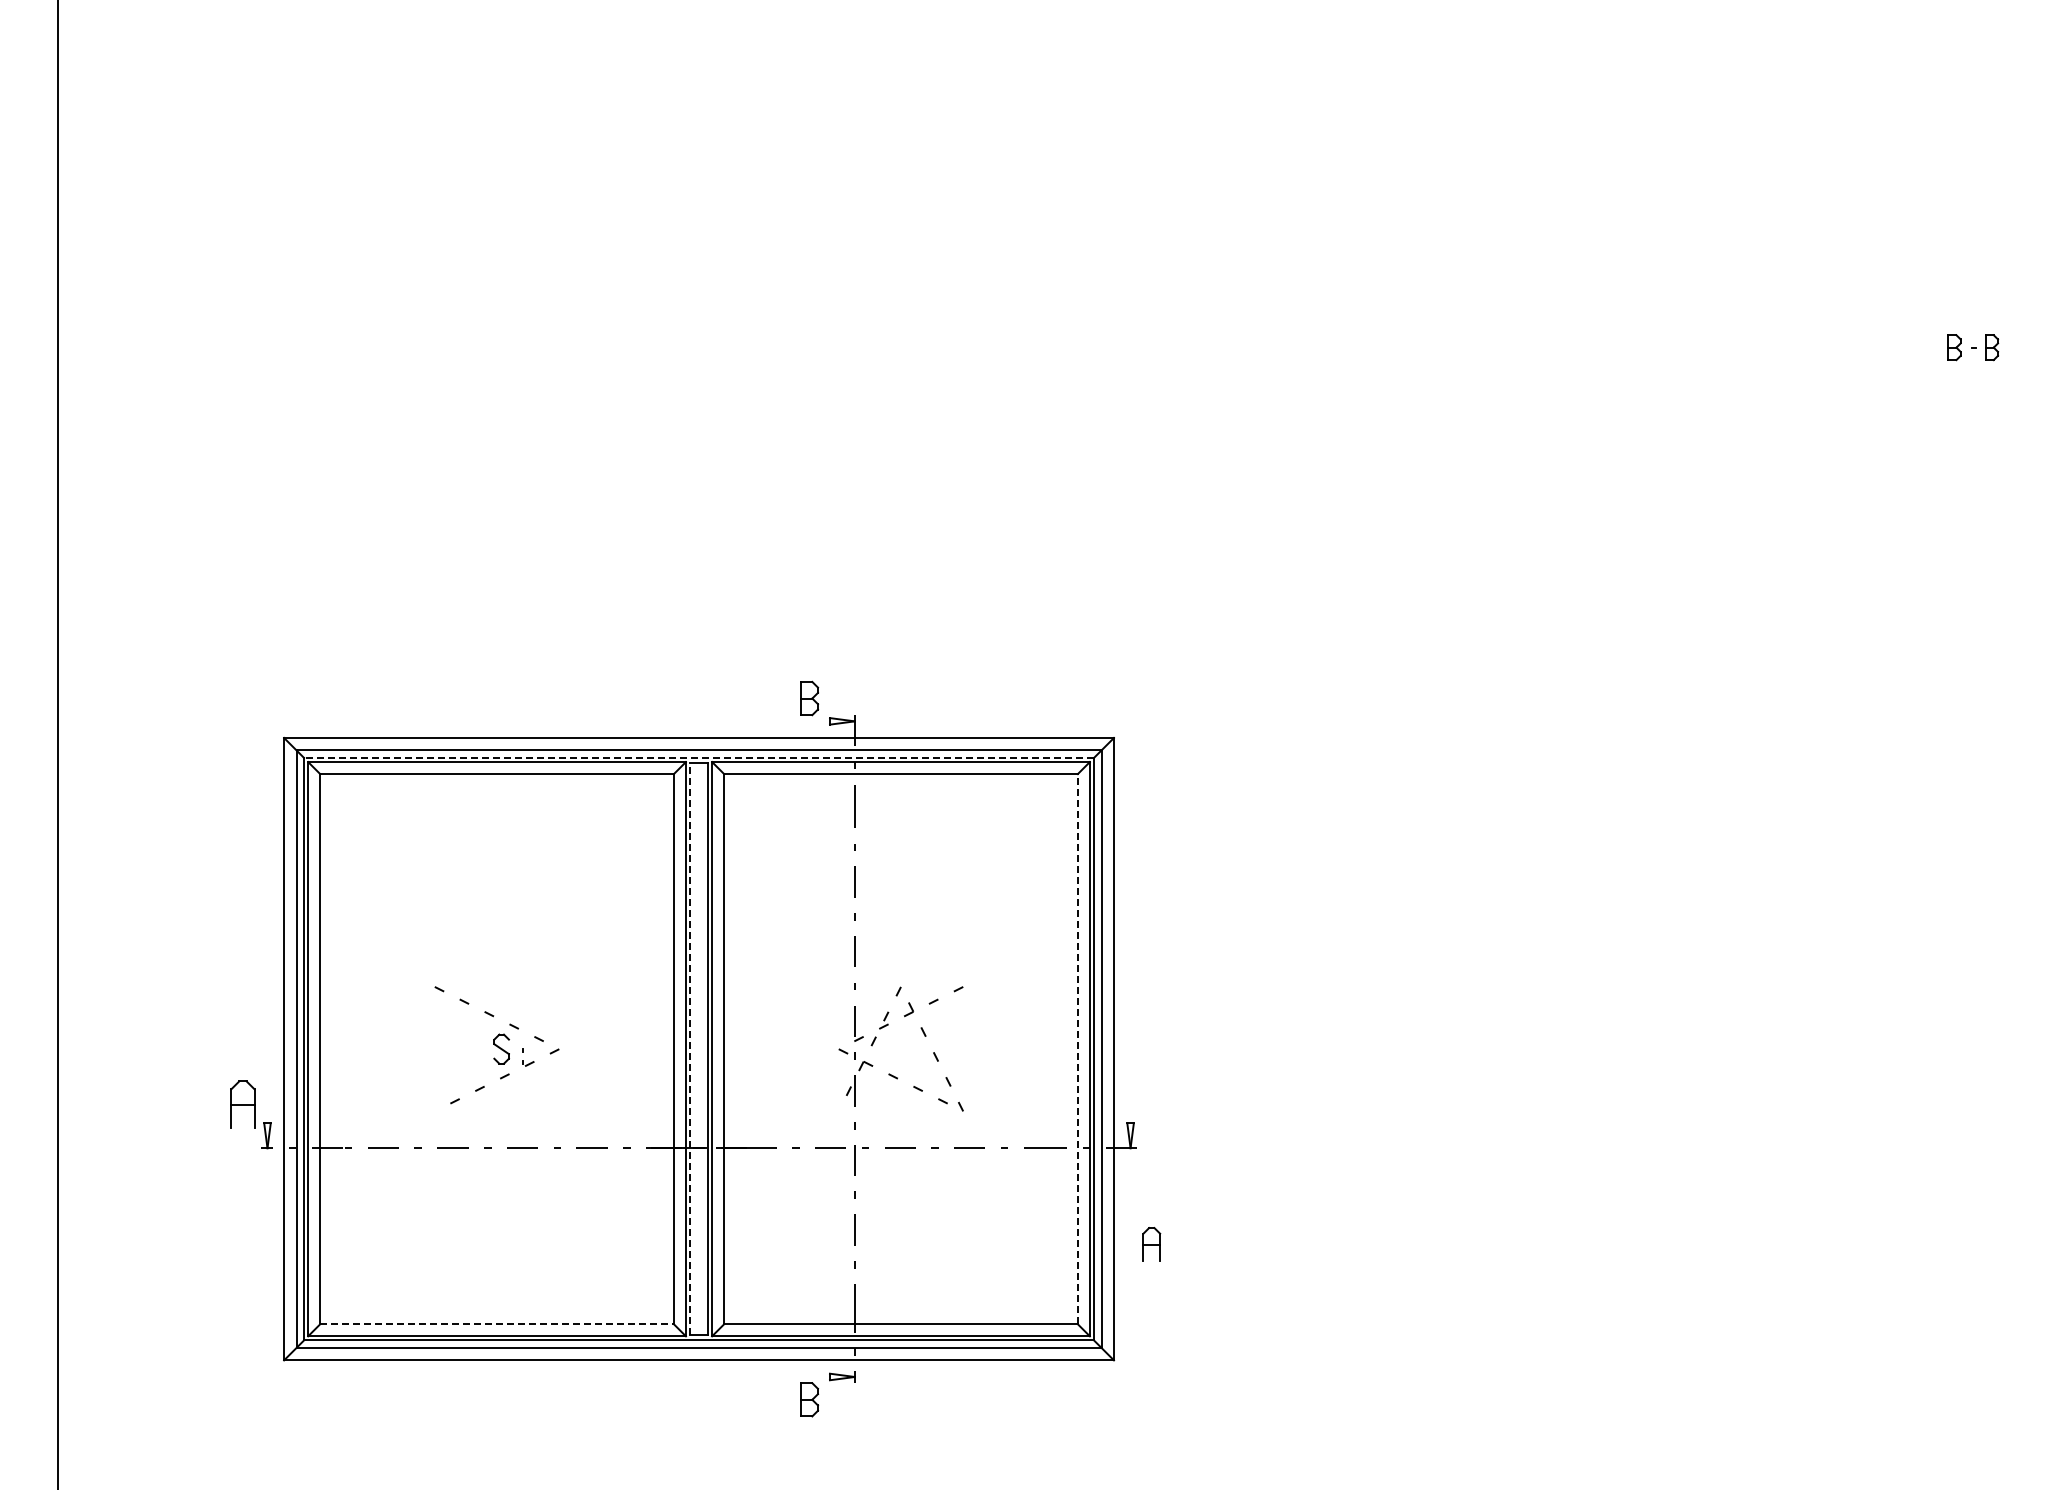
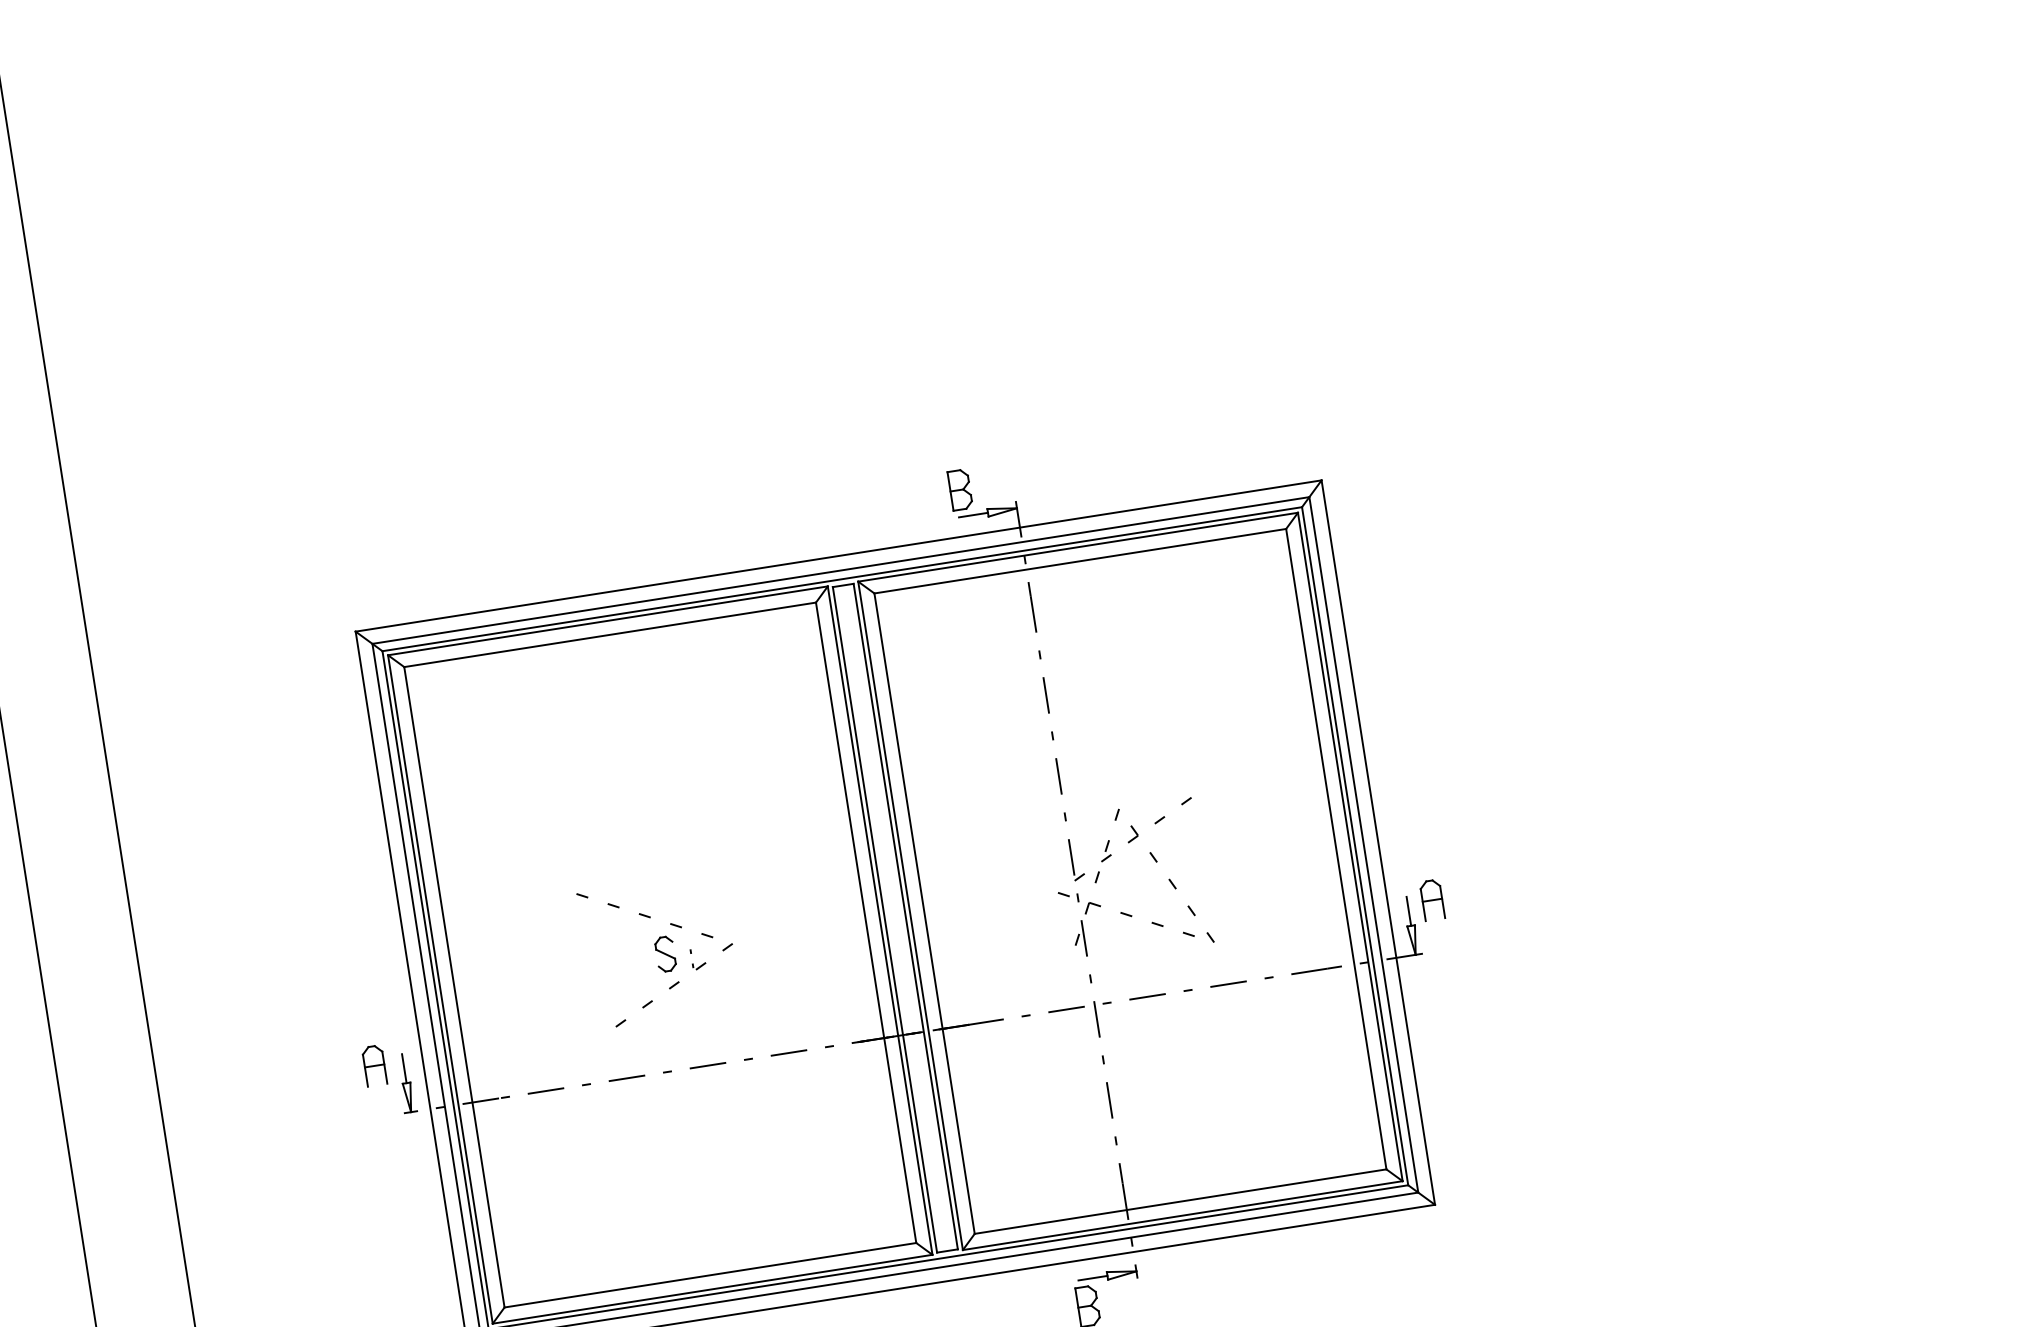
line: (817, 721) -> (973, 515), added
line: (698, 757) -> (841, 578), dashed -> solid
line: (1077, 1048) -> (1335, 848), dashed -> solid
line: (690, 1049) -> (885, 920), dashed -> solid
part: (242, 1104) -> (374, 1065), size x0.71
line: (267, 1110) -> (404, 1068), added
line: (1130, 1110) -> (1408, 910), added
part: (1151, 1244) -> (1432, 900), moved
line: (497, 1324) -> (710, 1275), dashed -> solid
line: (817, 1376) -> (1092, 1277), added

